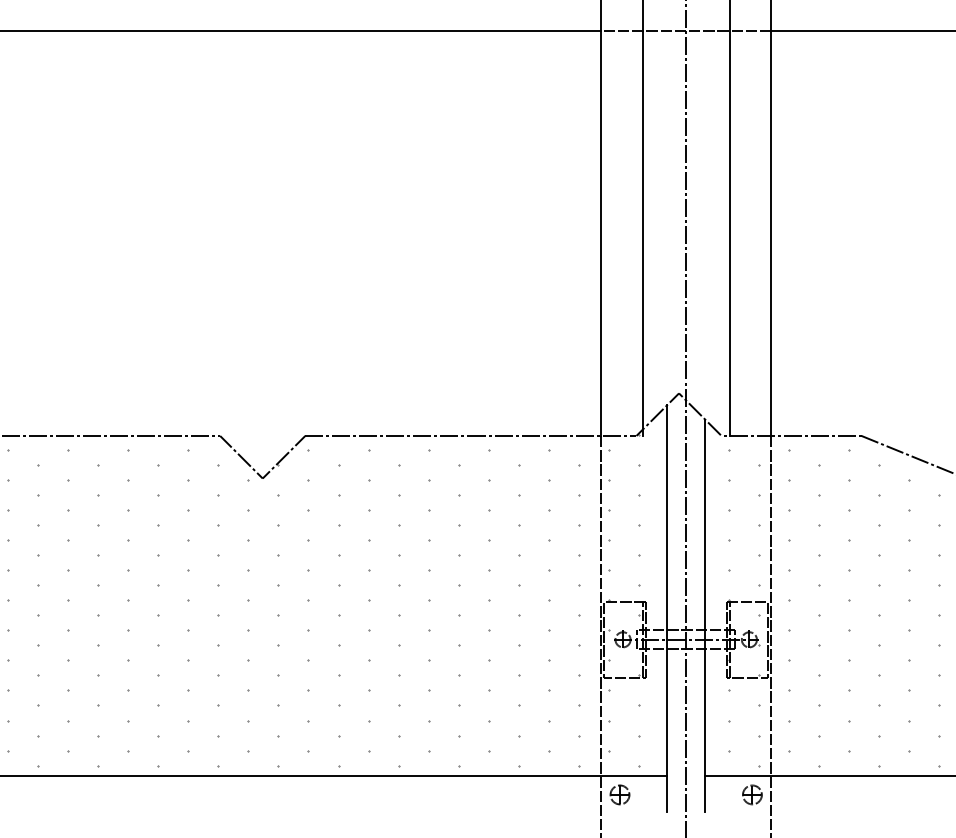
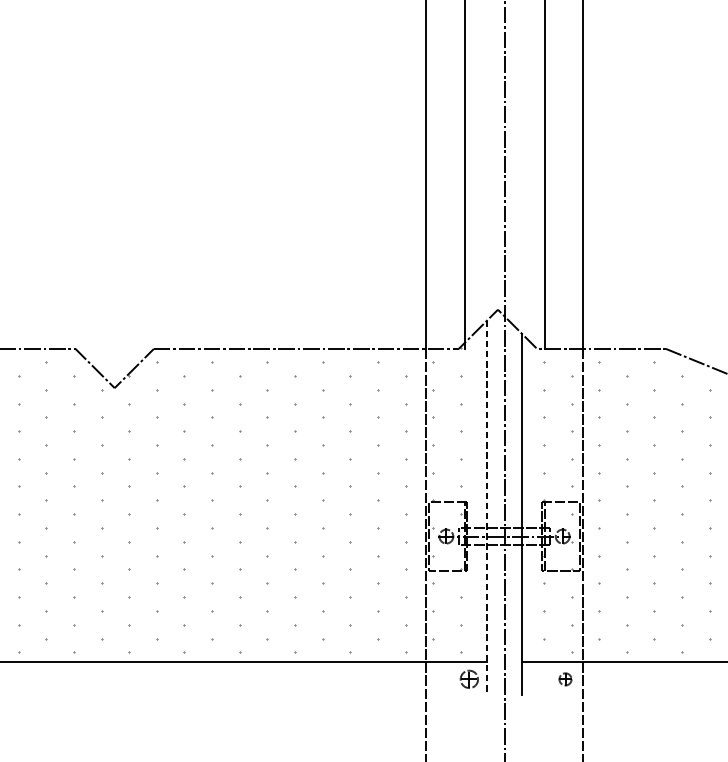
line: (667, 609) -> (487, 508), solid -> dashed
part: (619, 794) -> (468, 678), moved
part: (752, 794) -> (565, 678), size x0.7

